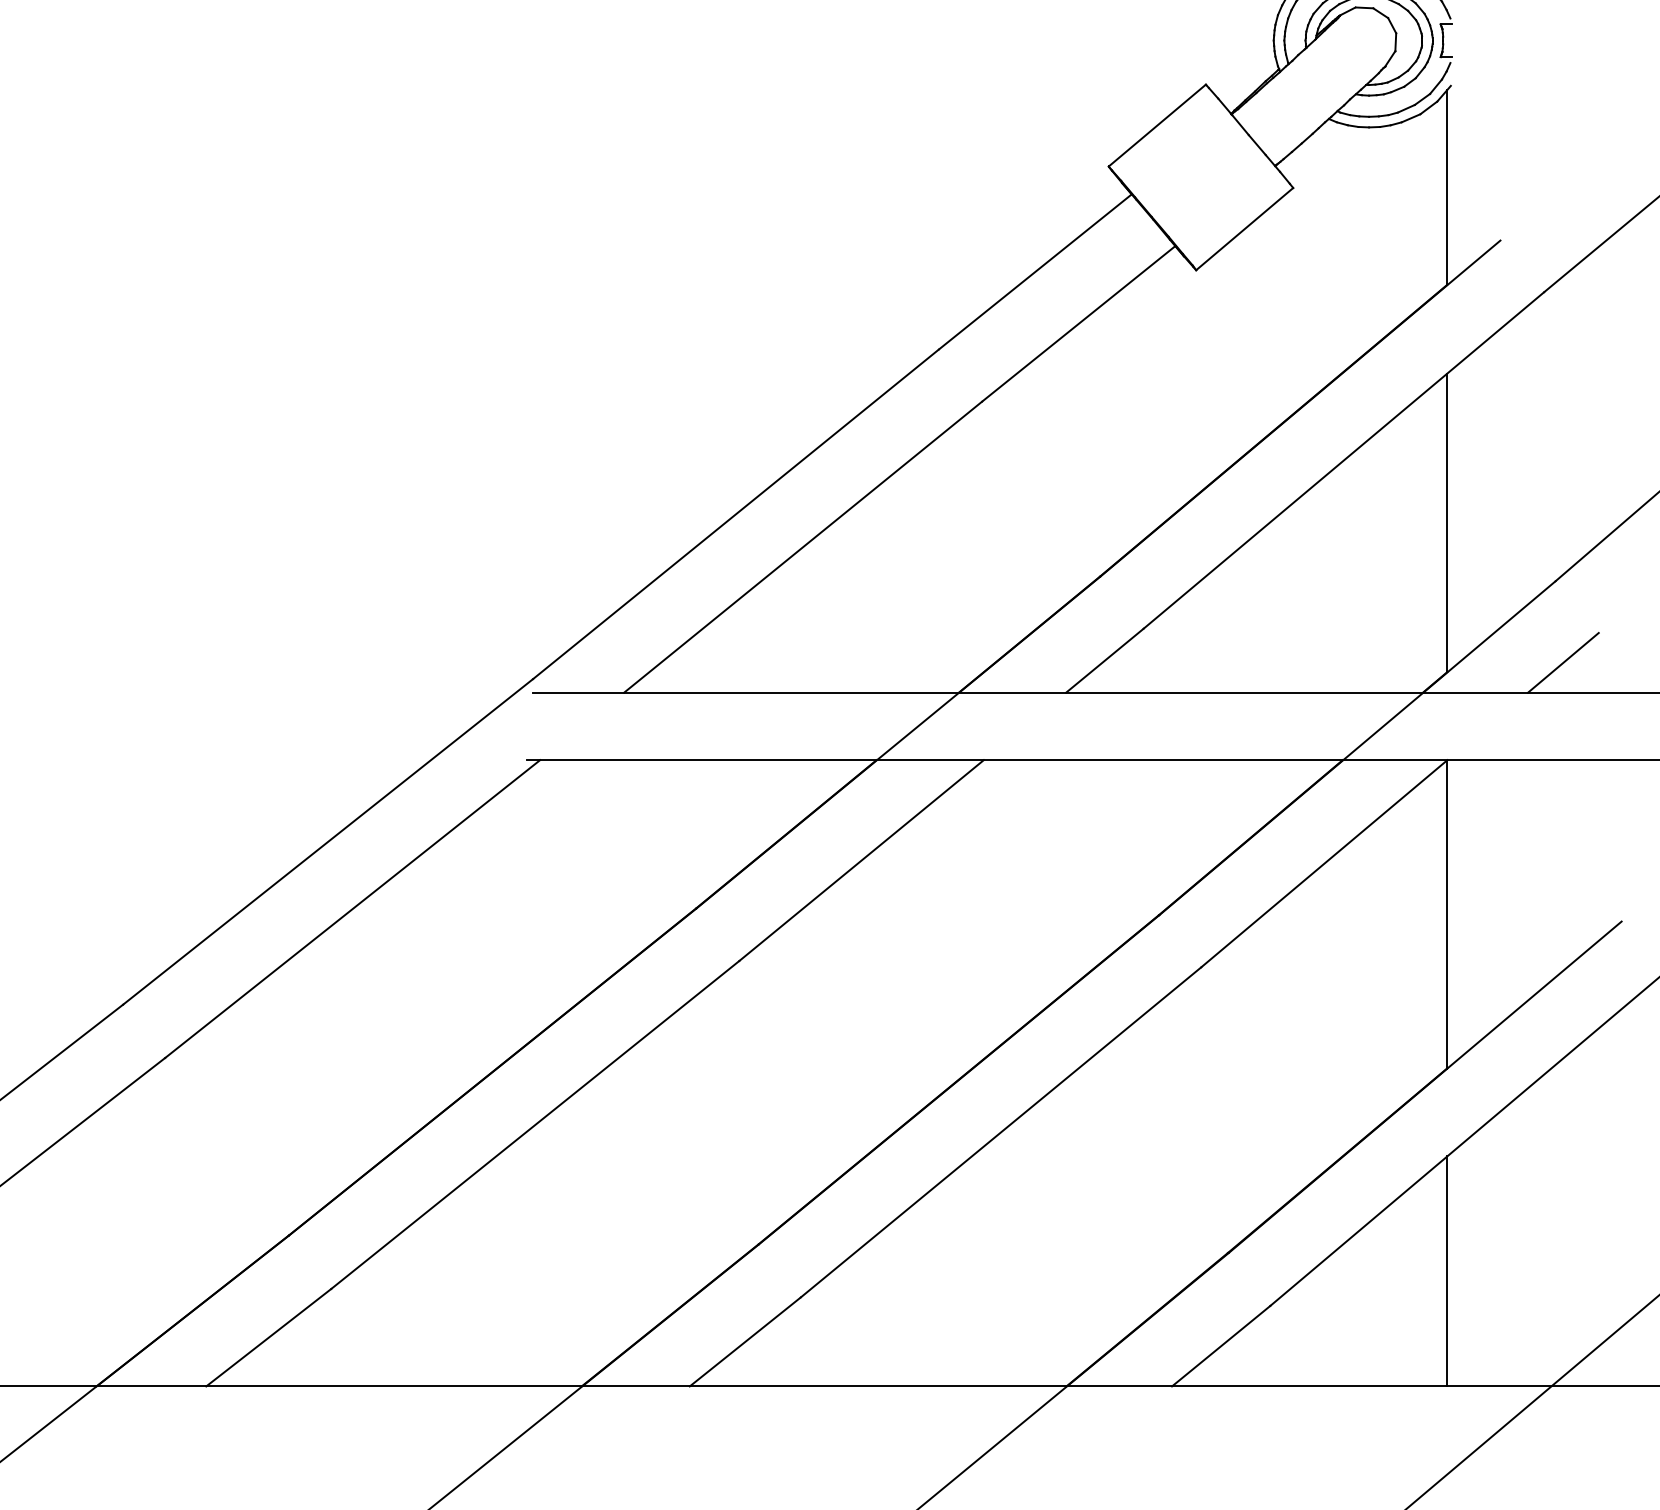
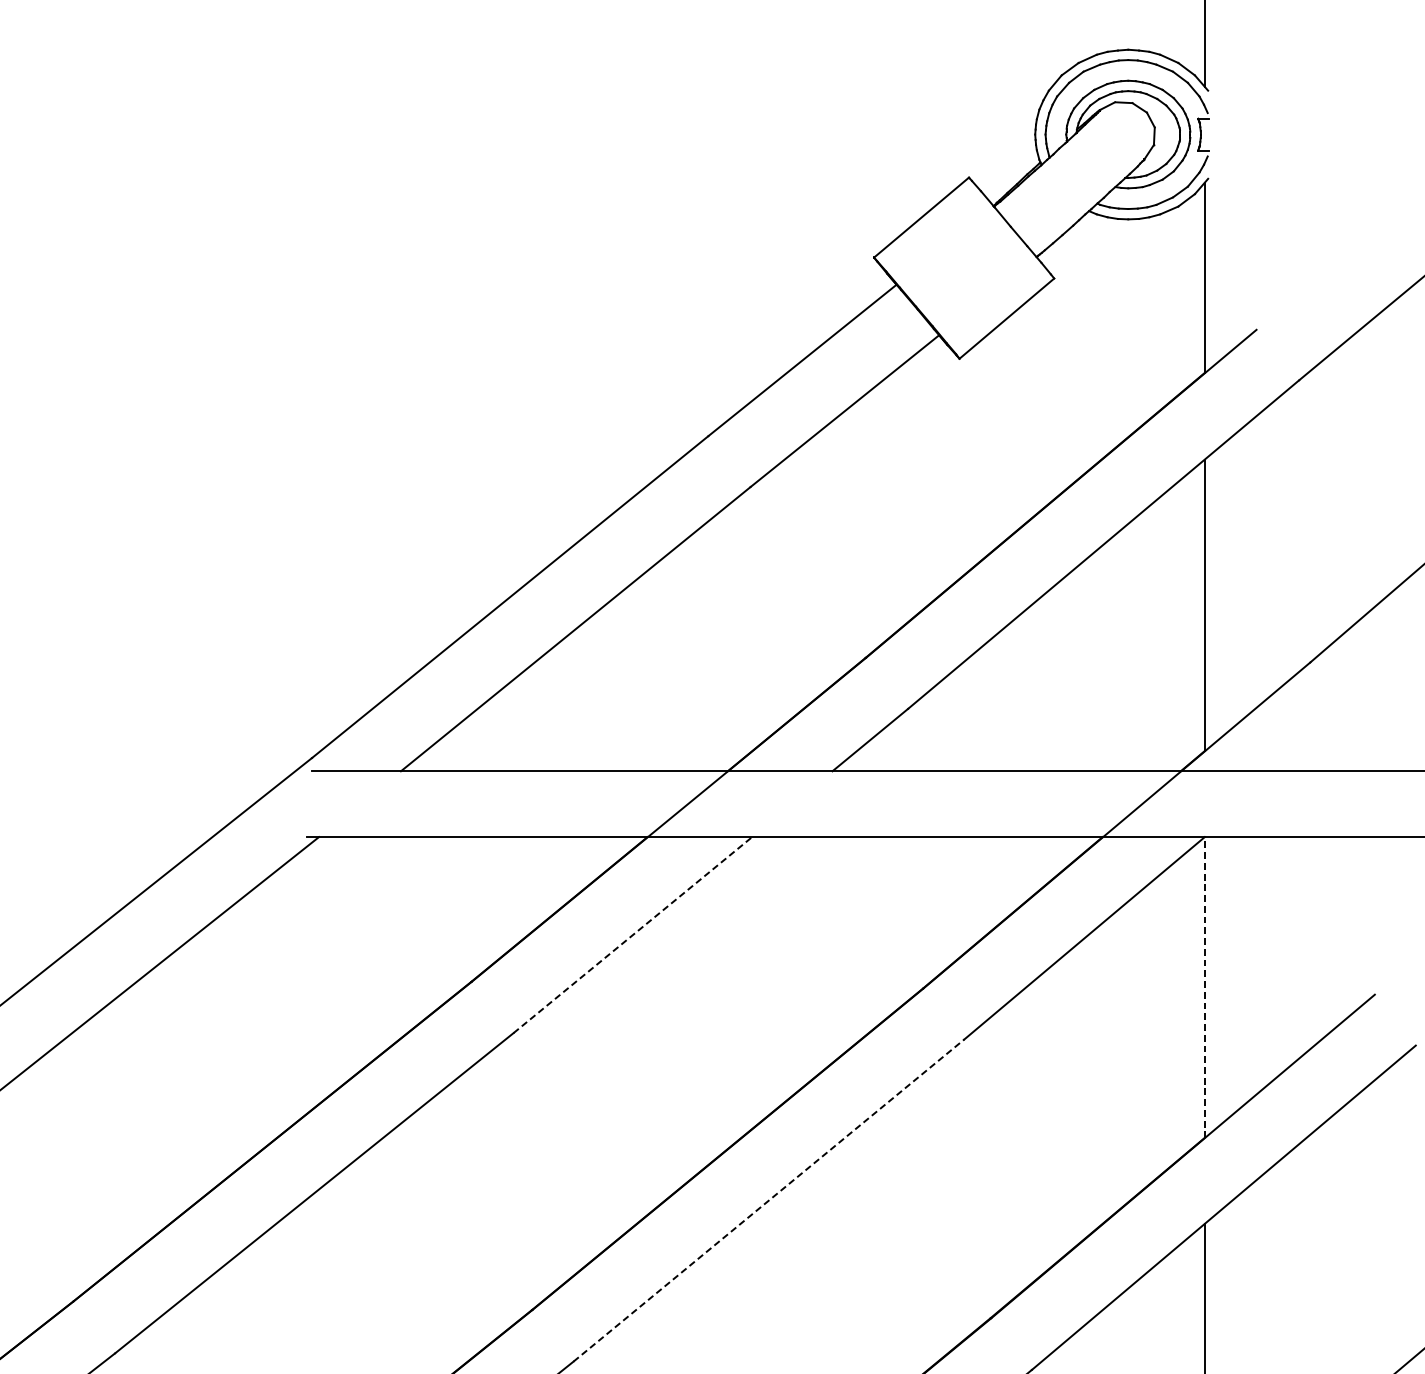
line: (1563, 662) -> (1318, 741), removed
line: (862, 860) -> (633, 935), solid -> dashed
line: (1447, 914) -> (1204, 987), solid -> dashed
line: (1001, 1132) -> (769, 1200), solid -> dashed

